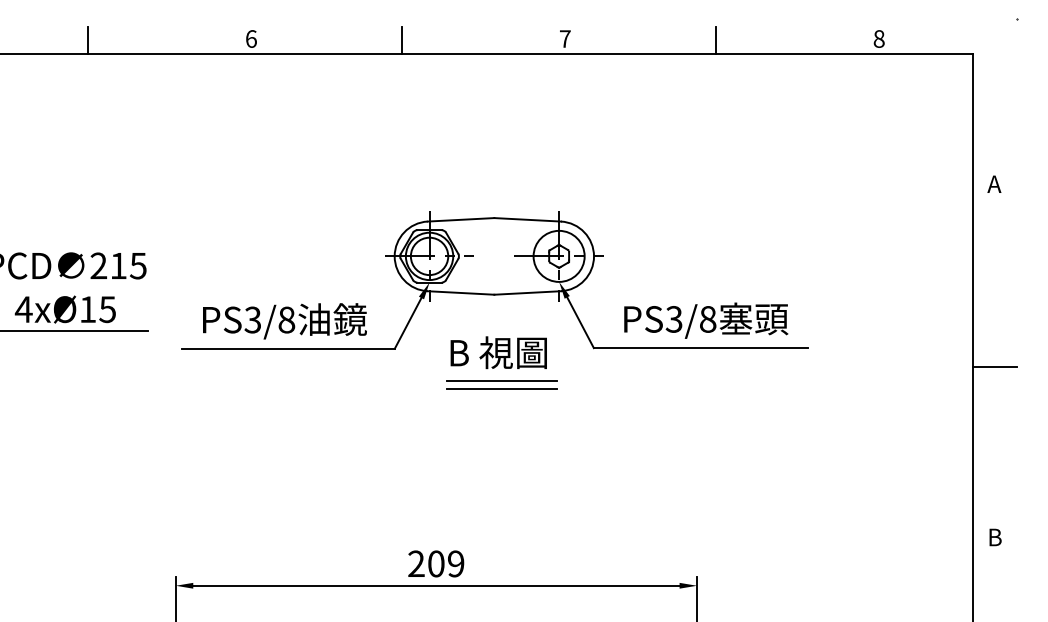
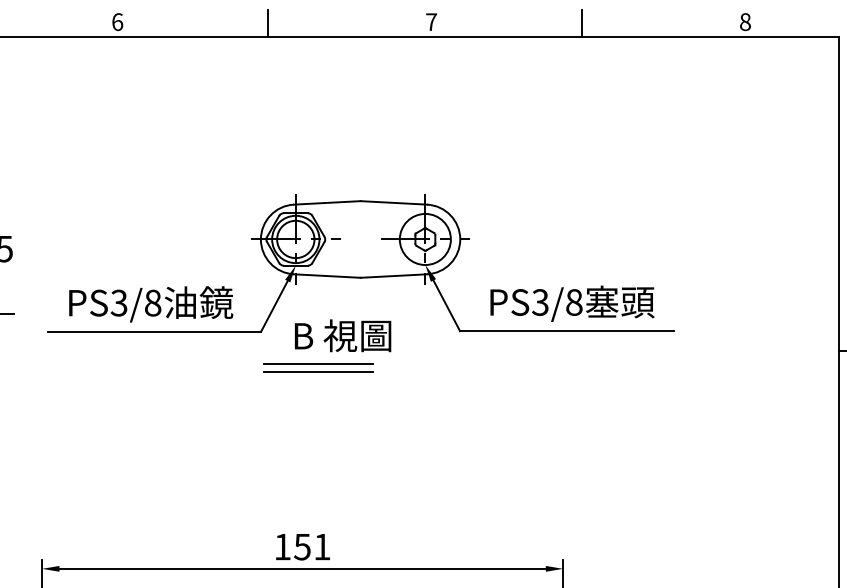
text: (498, 352) -> (342, 335), moved
part: (501, 384) -> (317, 367), moved
text: (436, 563) -> (302, 546), 209 -> 151

